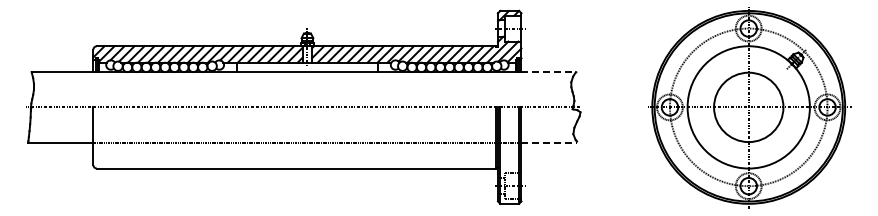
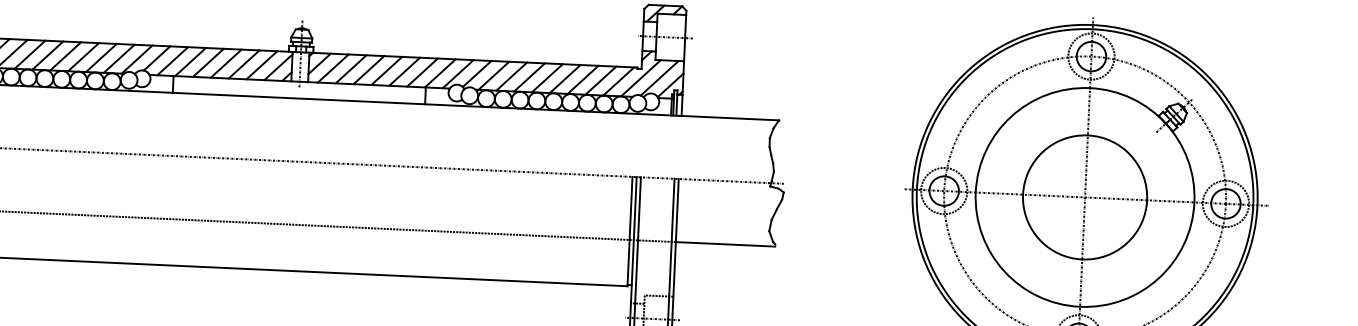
line: (549, 72) -> (731, 118), dashed -> solid
line: (549, 142) -> (725, 244), dashed -> solid

